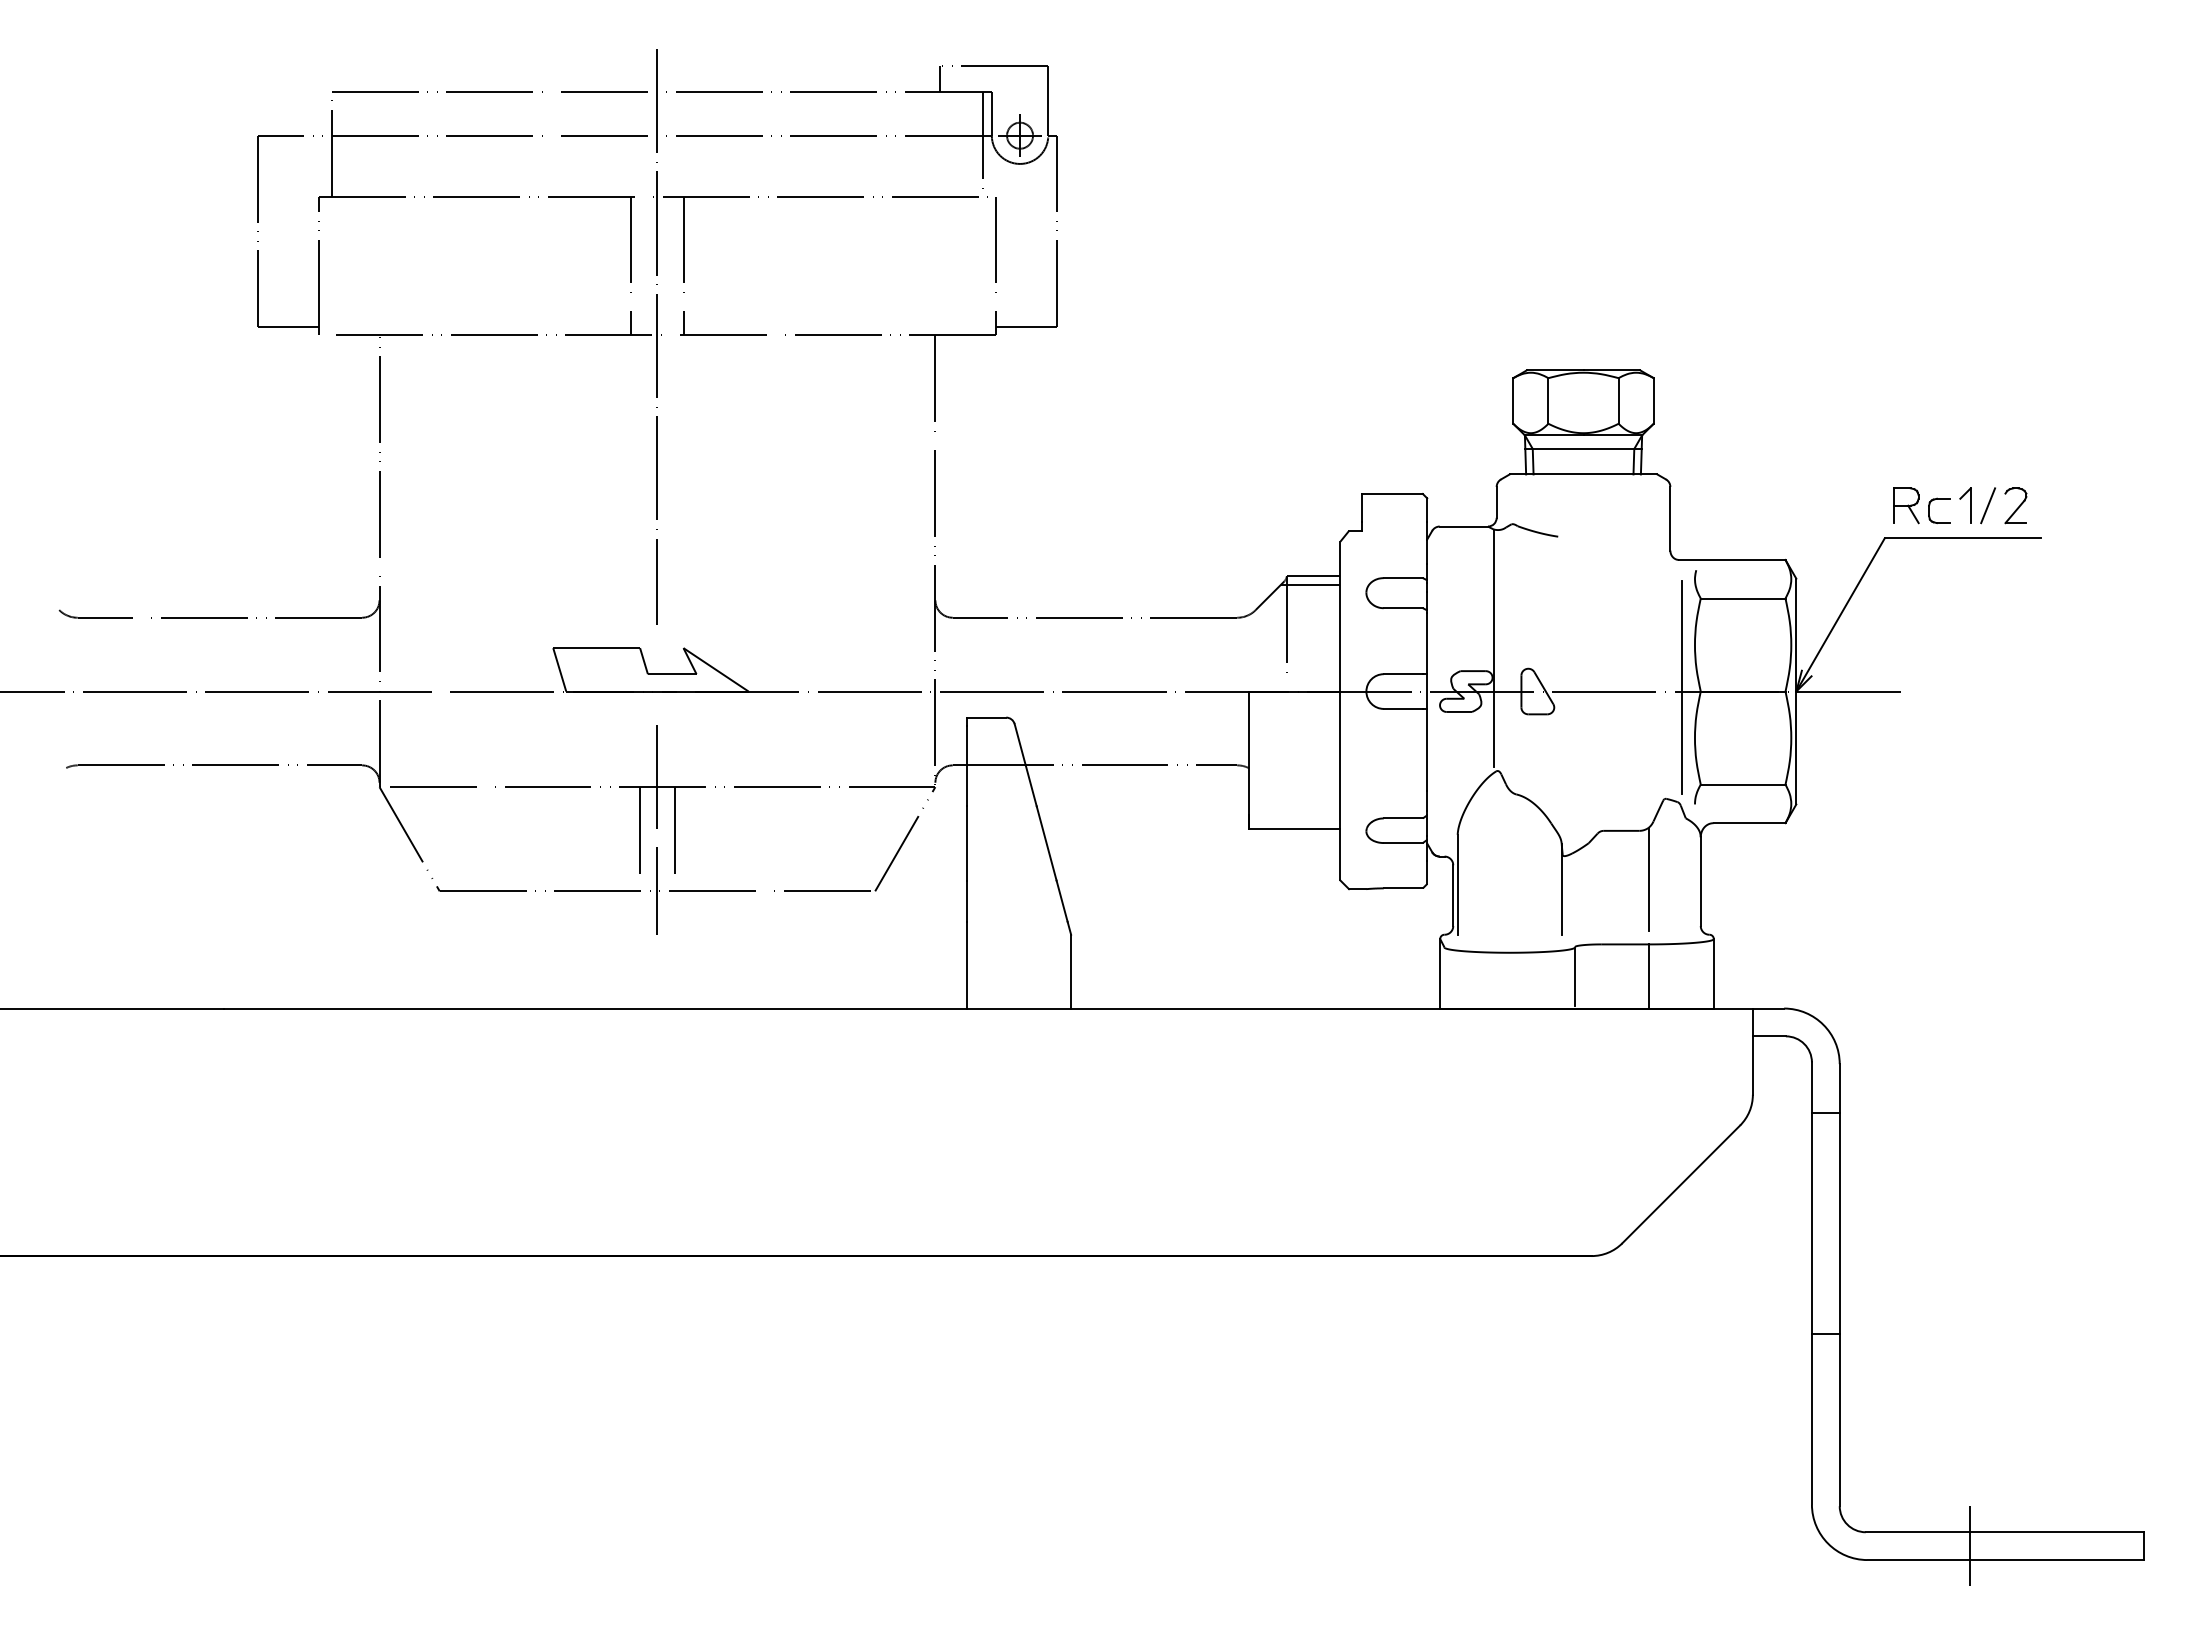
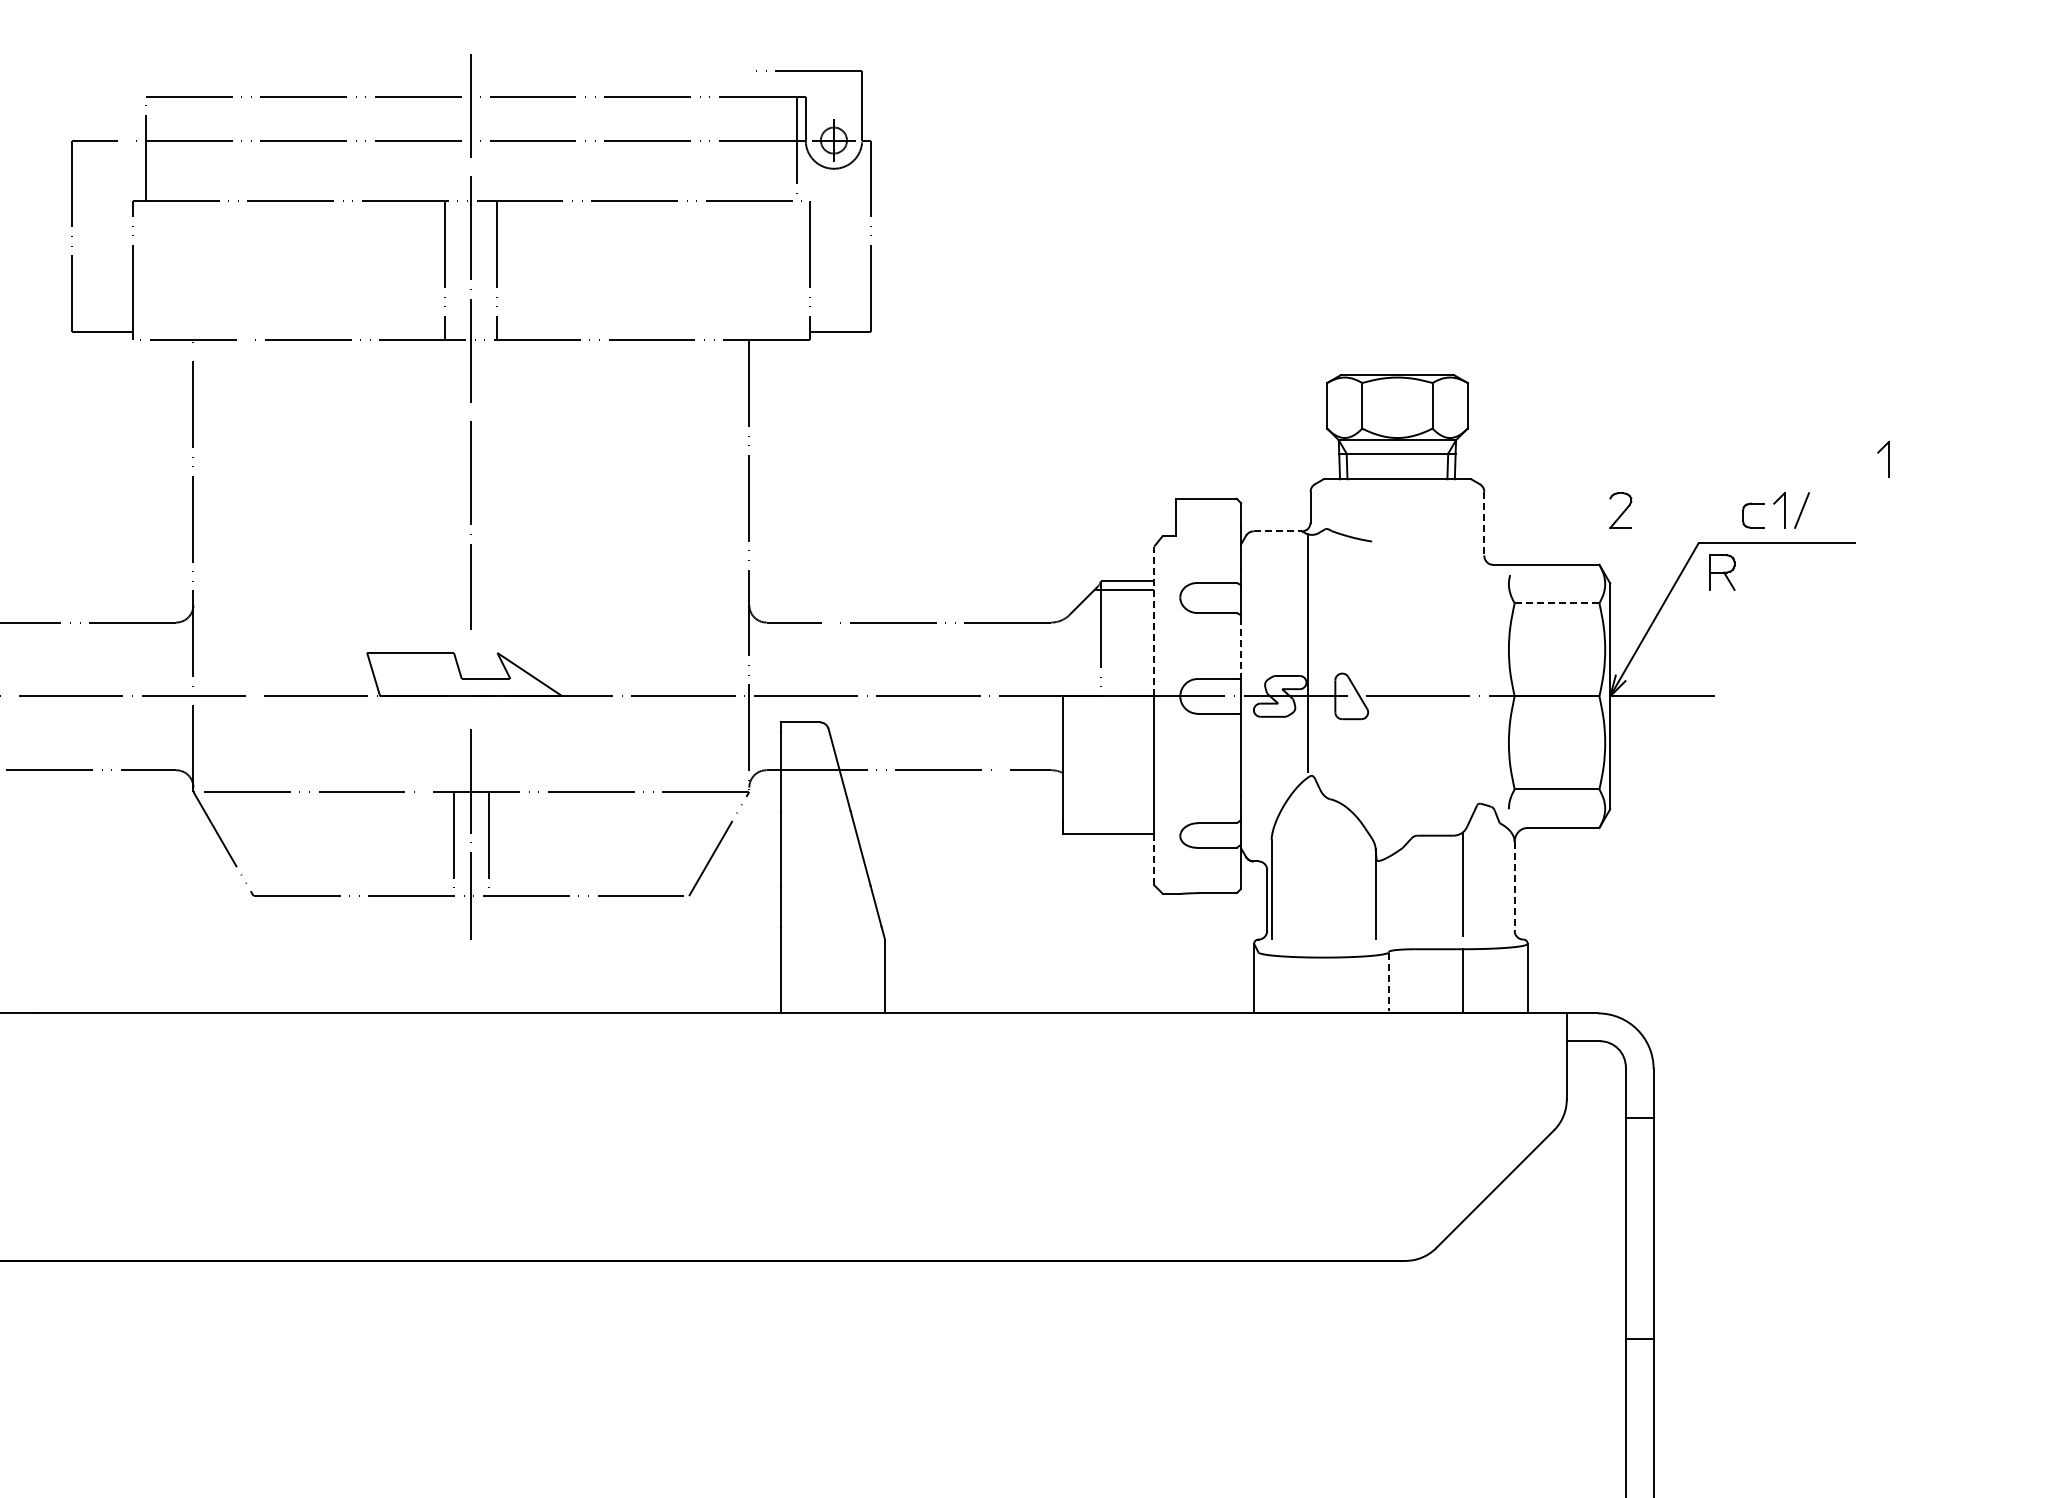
line: (939, 79) -> (753, 84), removed
part: (2069, 454) -> (1883, 459), added
part: (1906, 505) -> (1722, 572), moved
part: (2015, 505) -> (1620, 510), moved
line: (1670, 518) -> (1484, 523), solid -> dashed
line: (1464, 526) -> (1278, 531), solid -> dashed
line: (1742, 598) -> (1556, 603), solid -> dashed
line: (1340, 616) -> (1154, 621), solid -> dashed
line: (1427, 644) -> (1241, 649), solid -> dashed
line: (1682, 687) -> (1496, 692), removed
line: (1340, 854) -> (1154, 859), solid -> dashed
line: (1700, 882) -> (1514, 887), solid -> dashed
line: (1574, 977) -> (1388, 982), solid -> dashed

